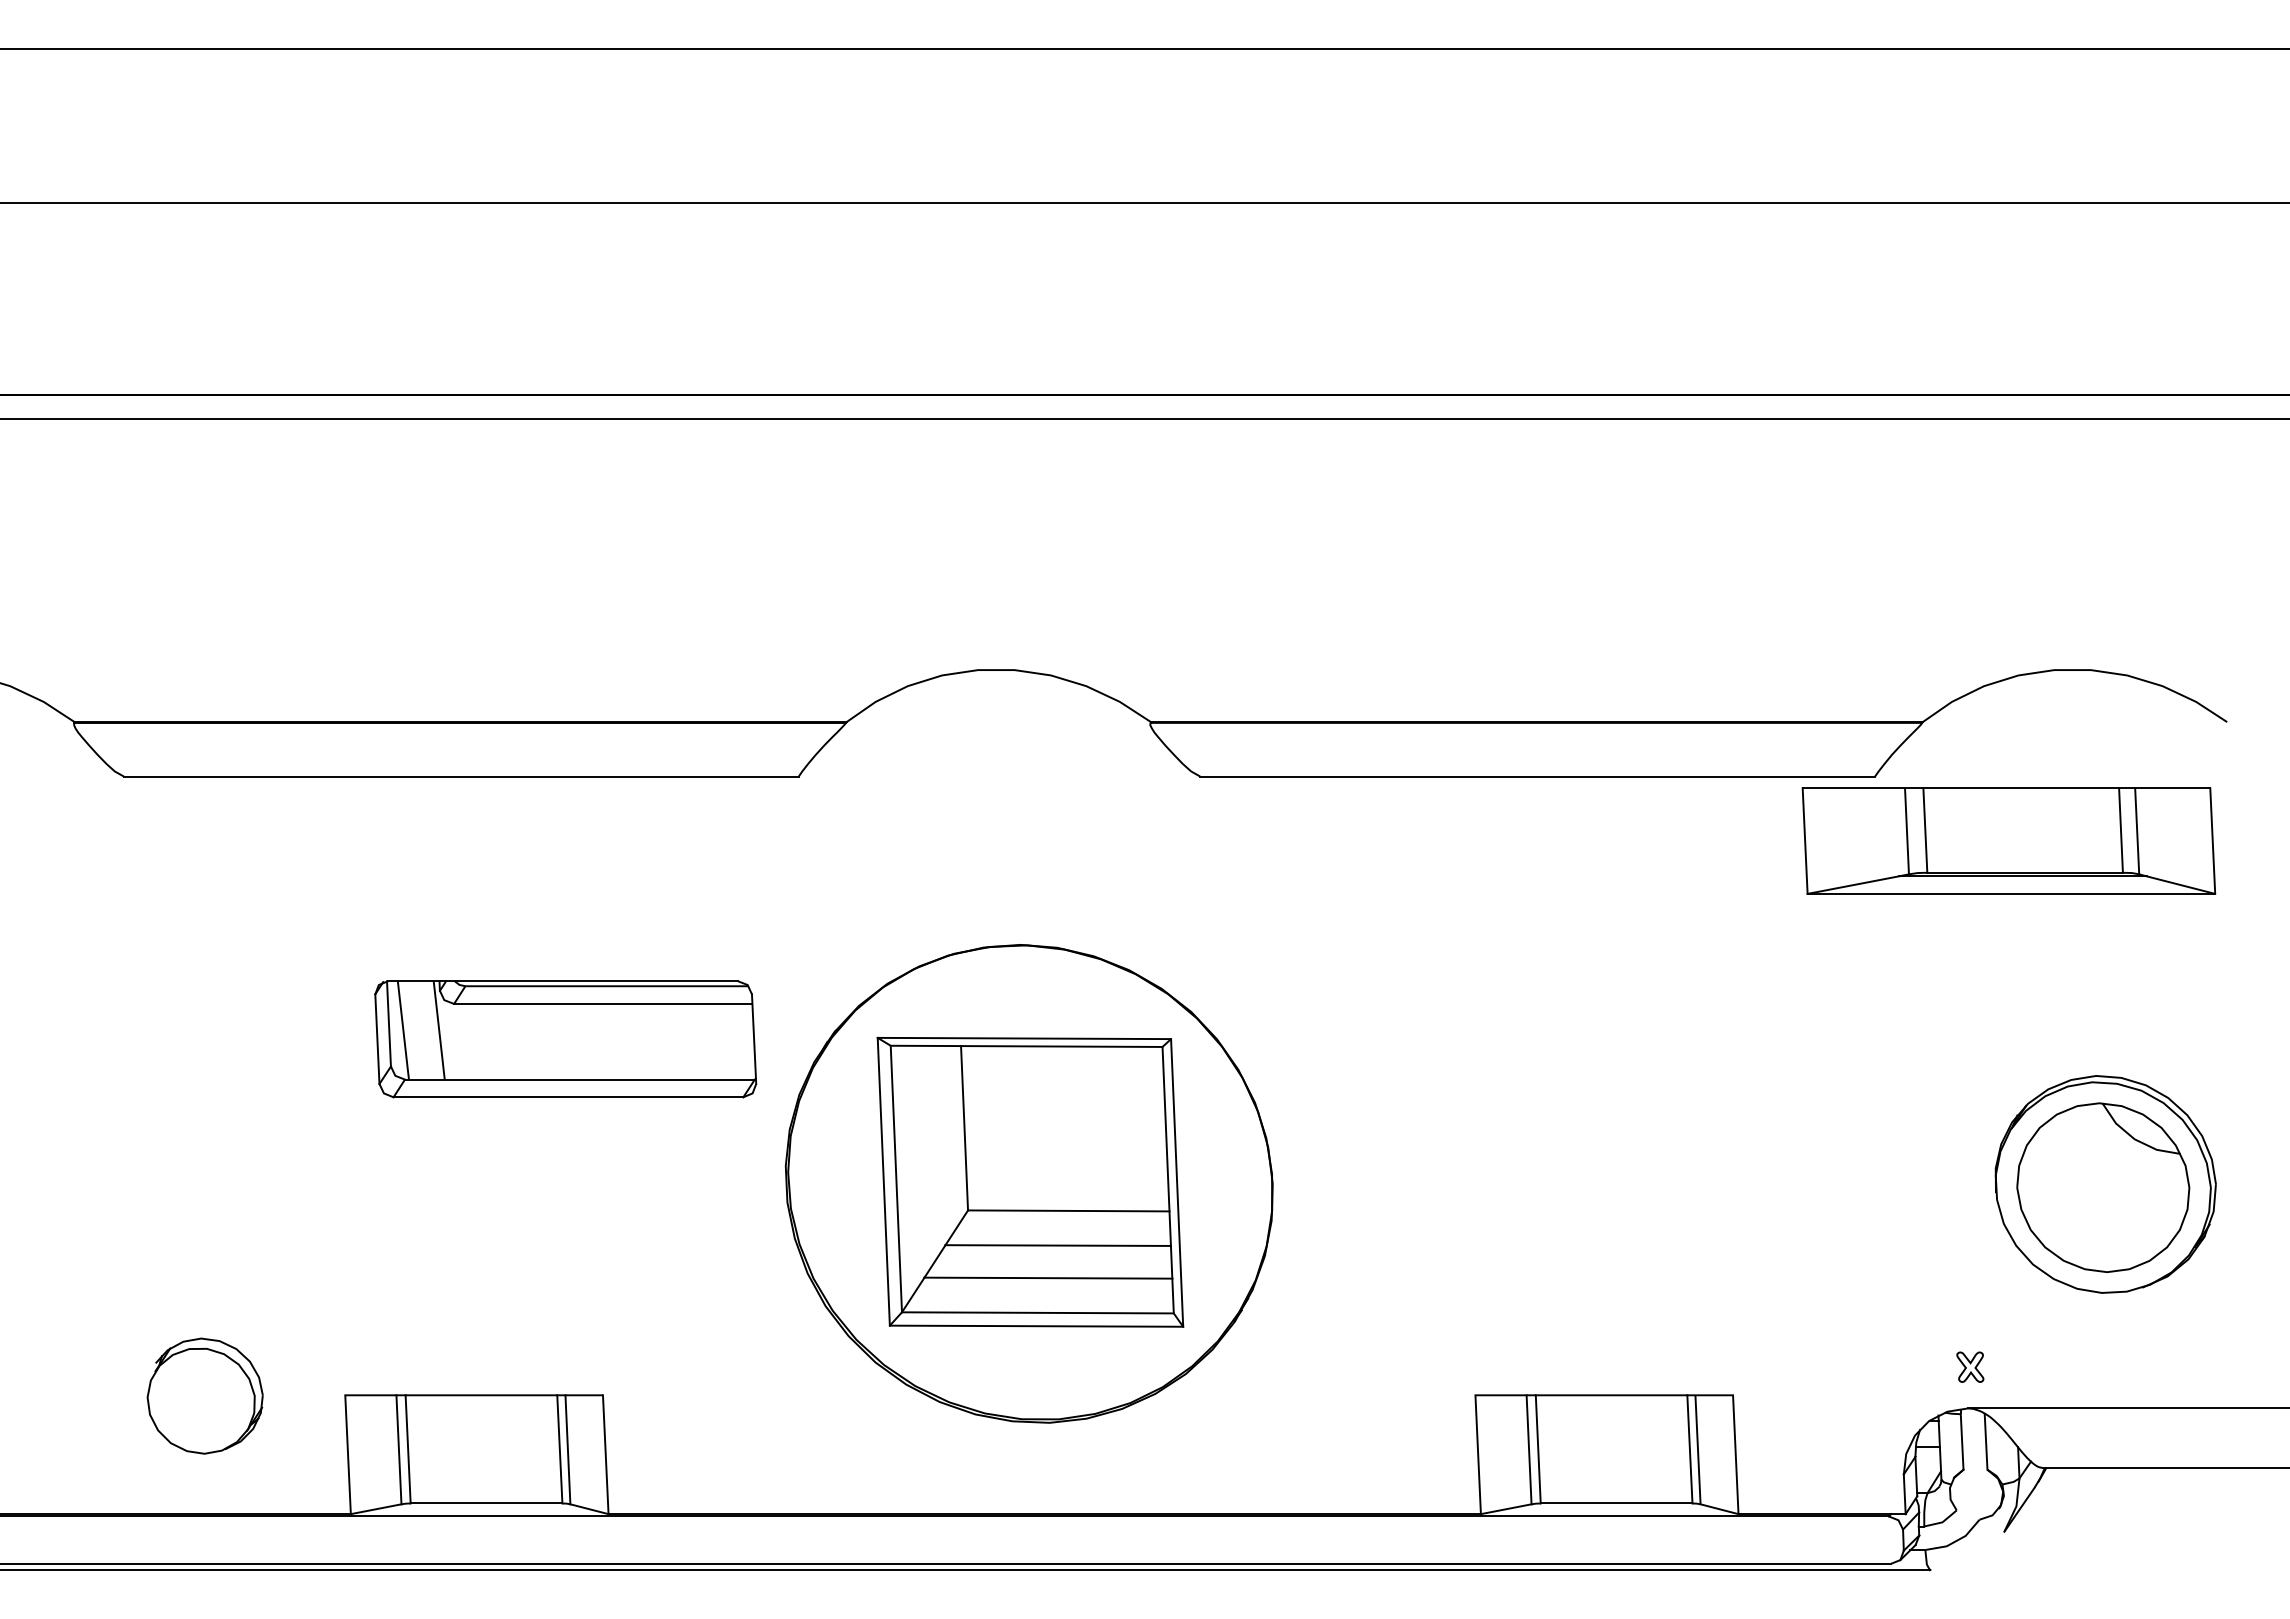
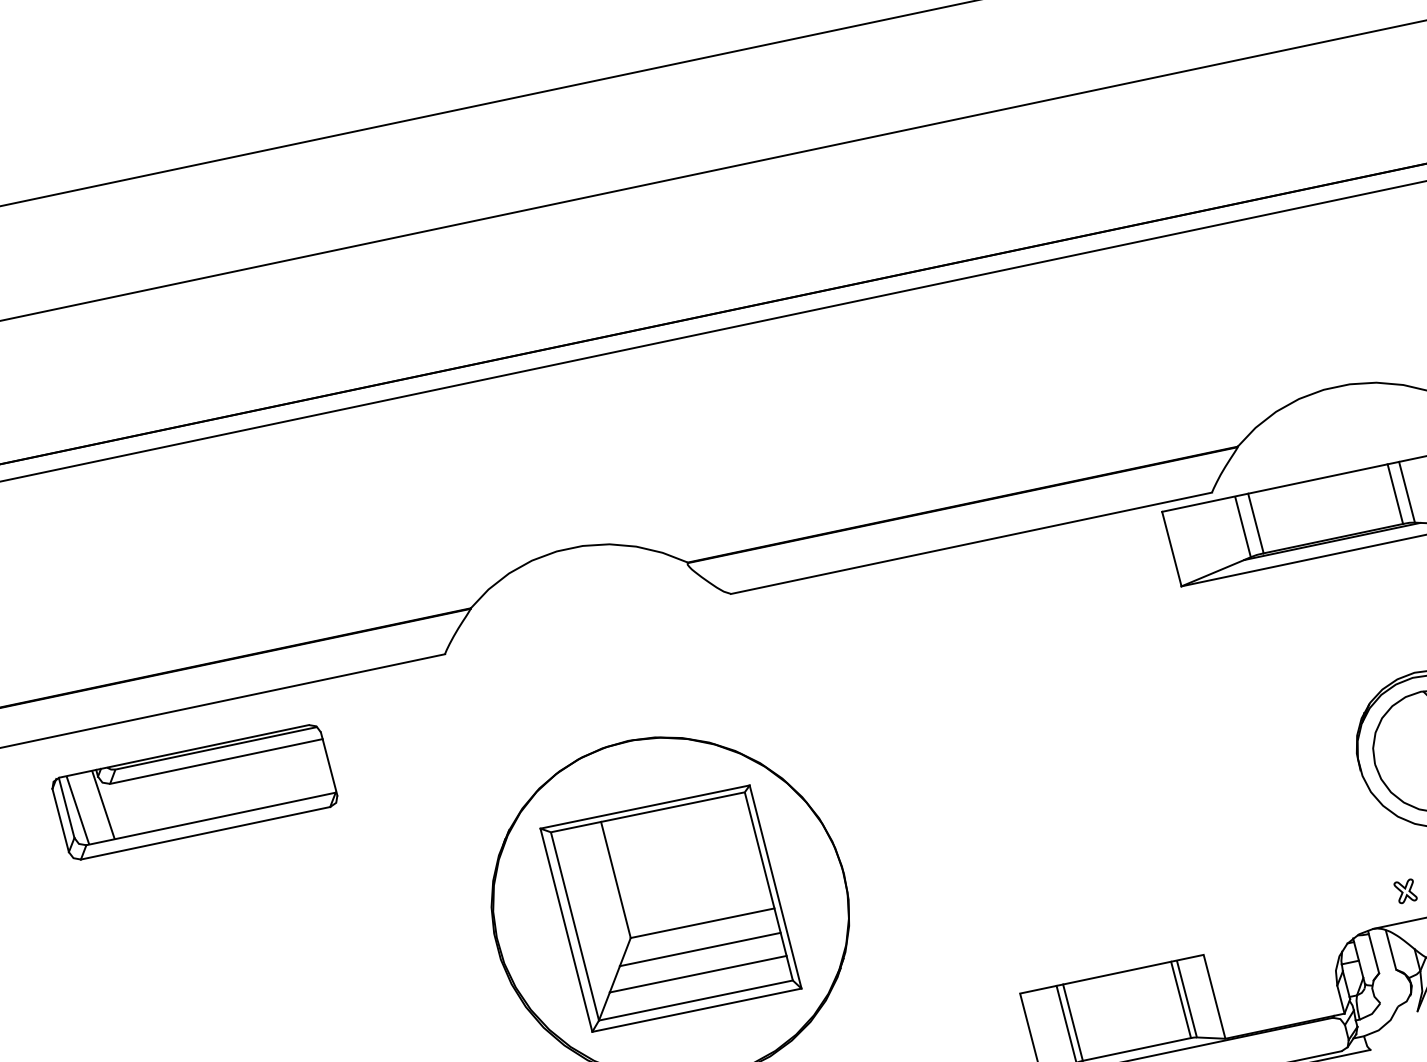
part: (565, 1039) -> (194, 792), moved
part: (1970, 1366) -> (1405, 890), moved

